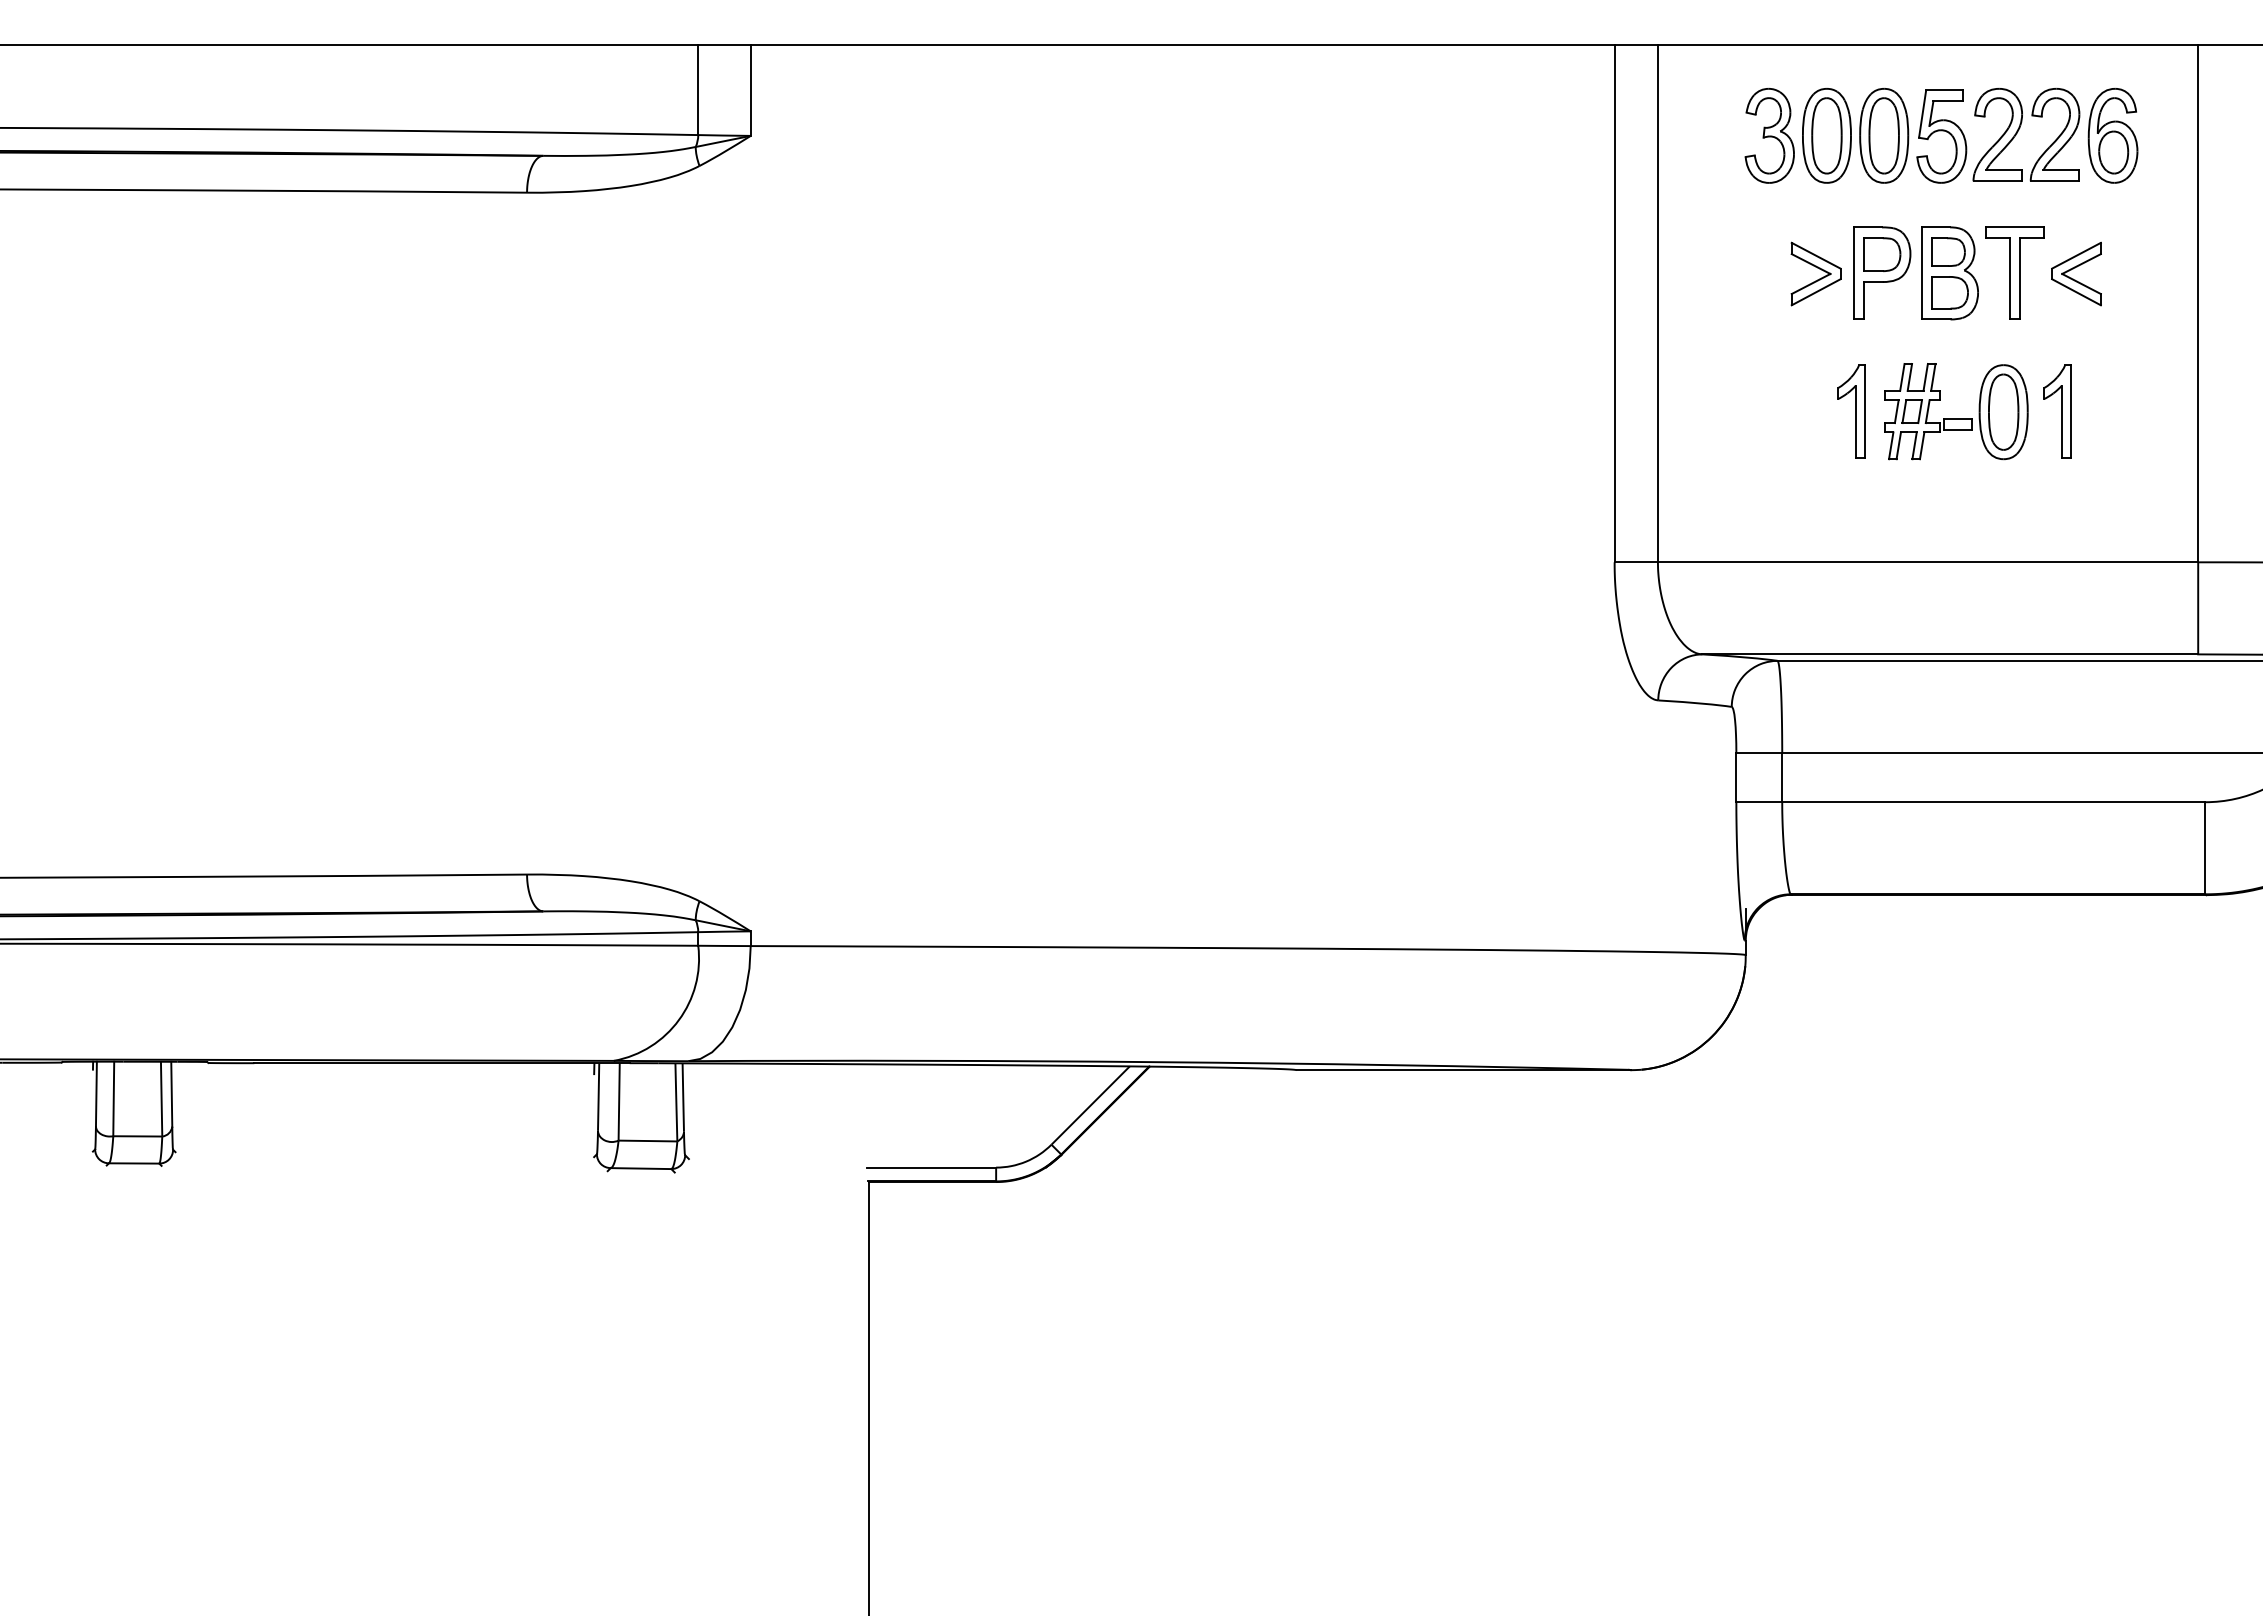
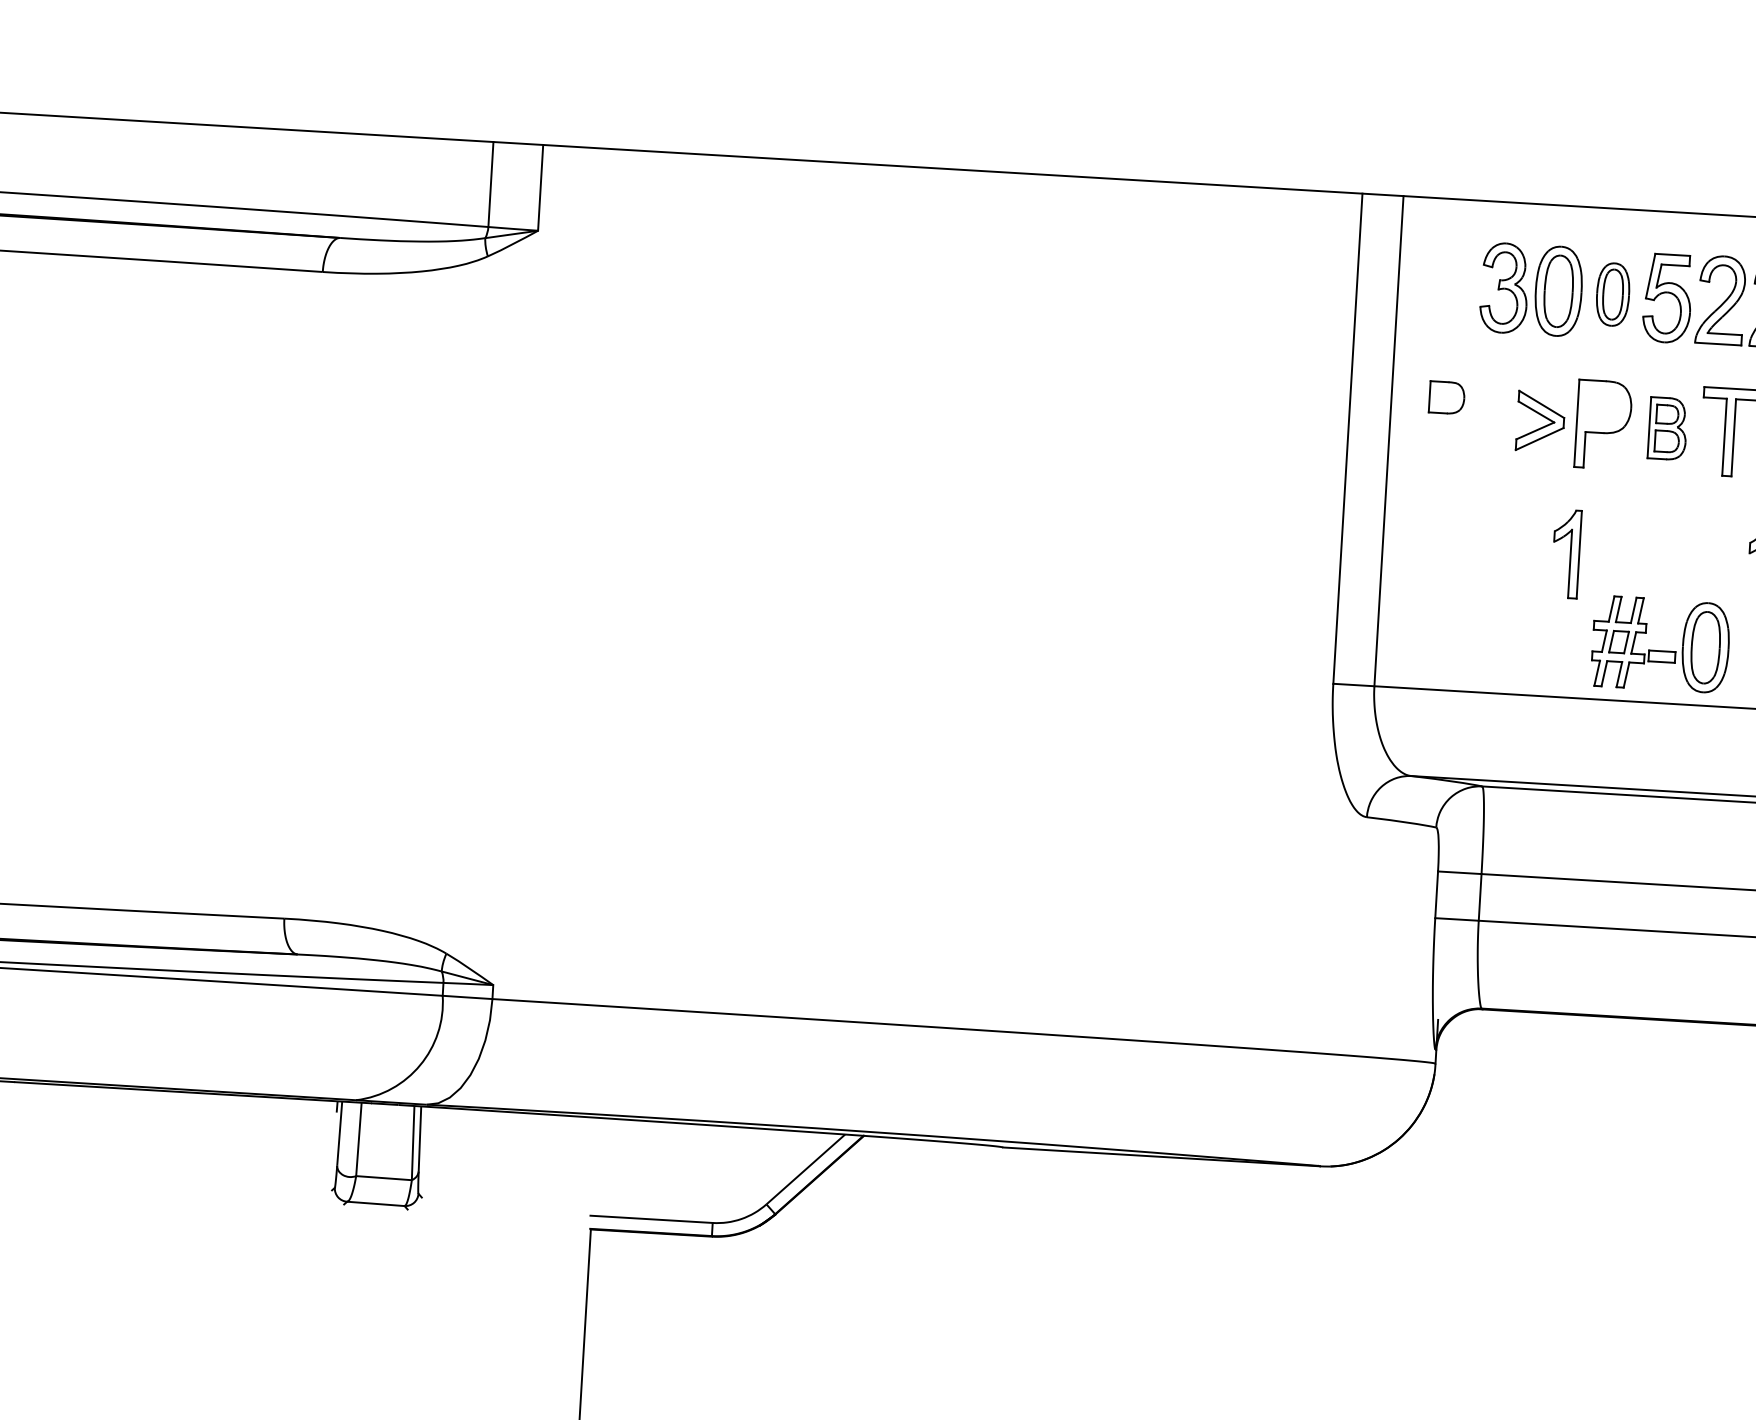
part: (1884, 135) -> (1613, 294), size x0.7
part: (1882, 254) -> (1447, 397), moved
part: (1949, 273) -> (1667, 428), size x0.7
part: (1956, 418) -> (1660, 651), moved

